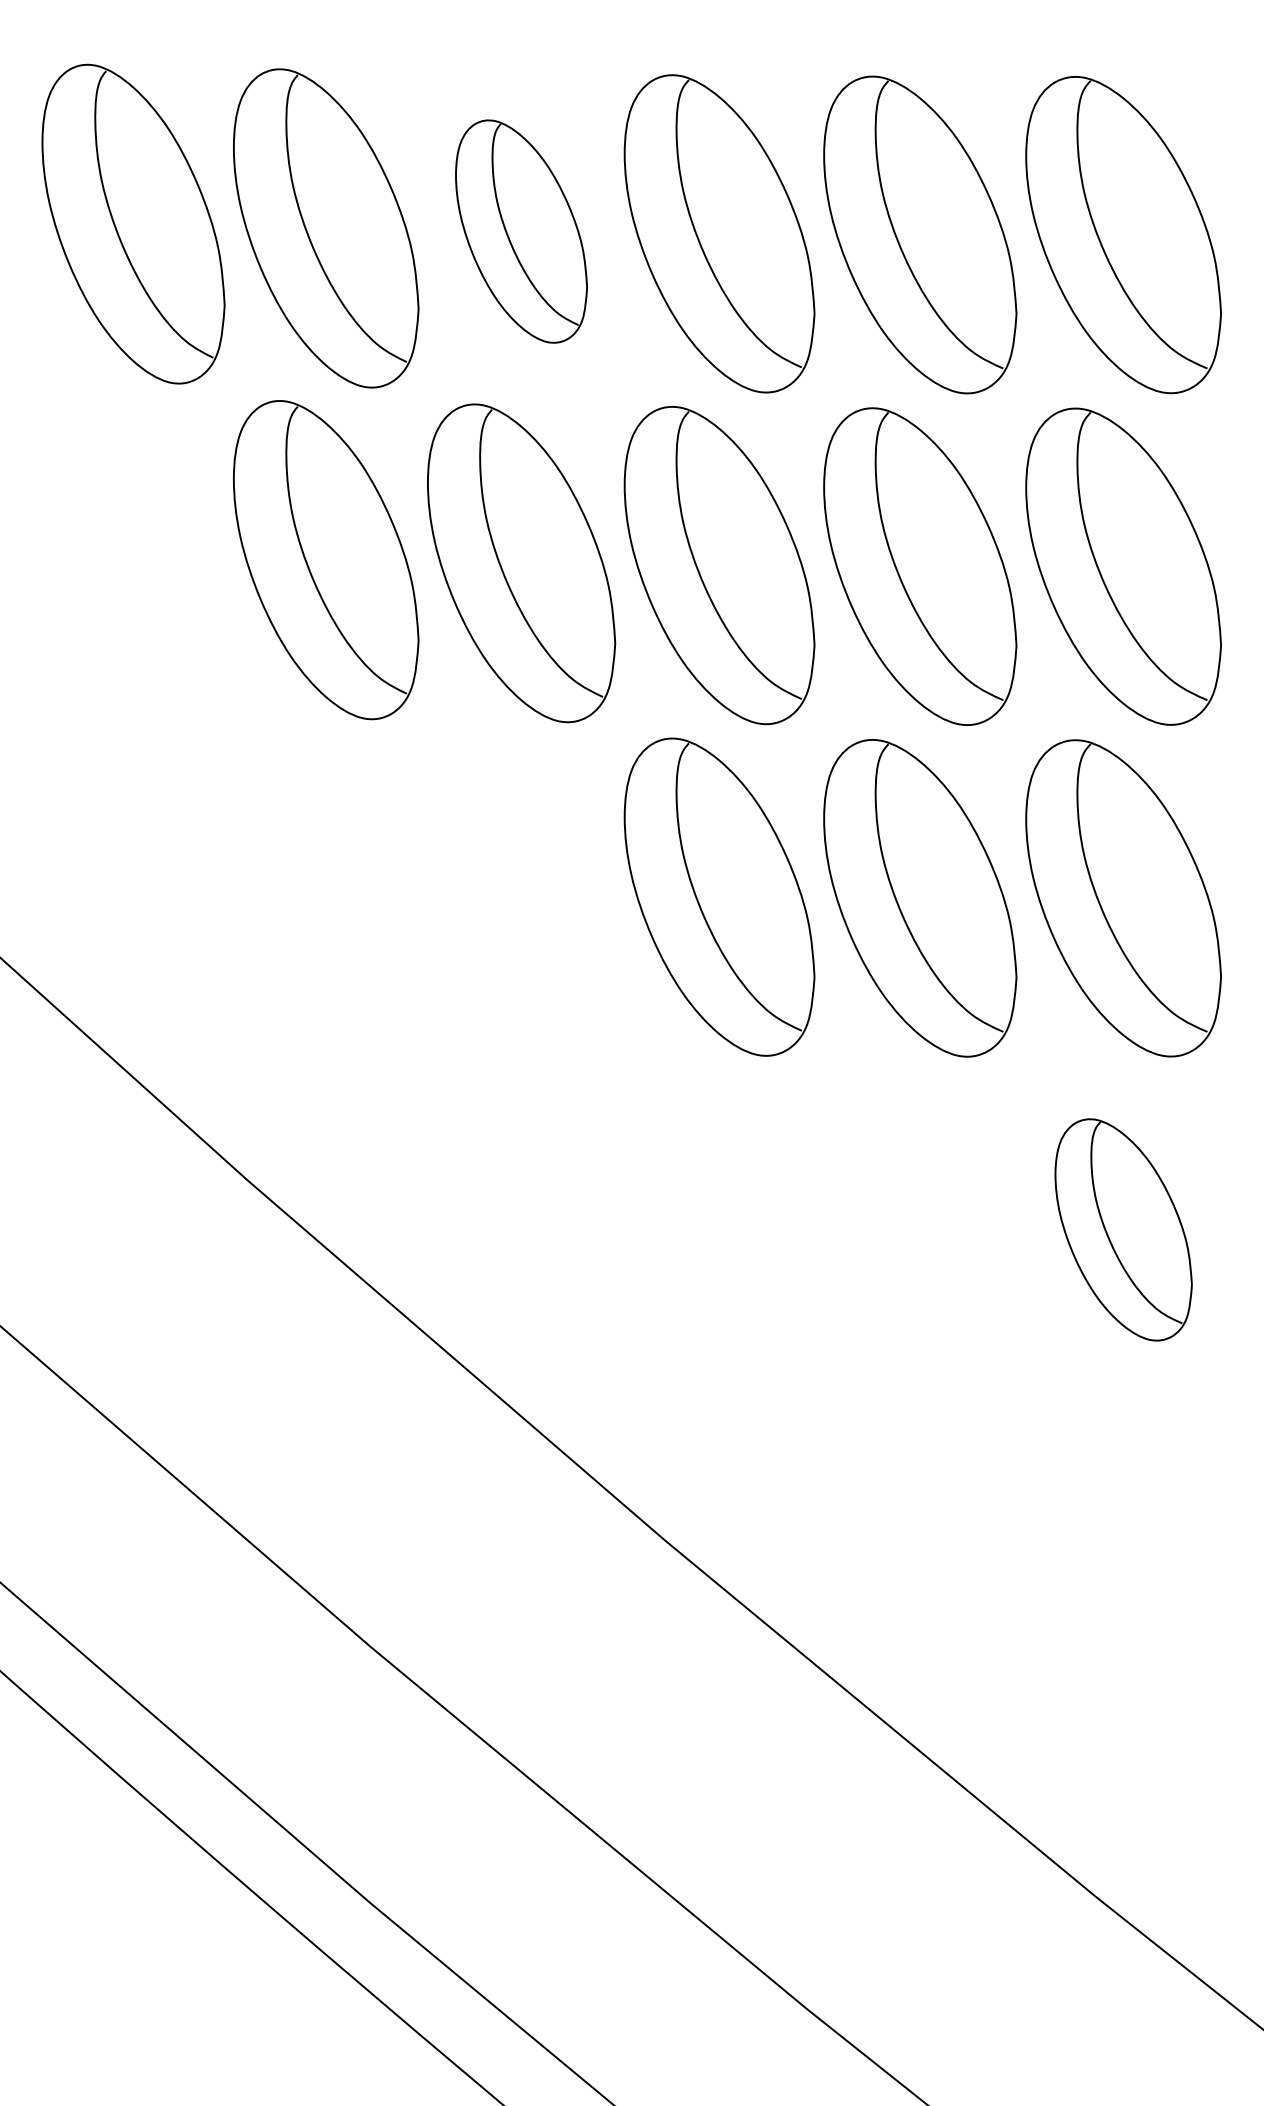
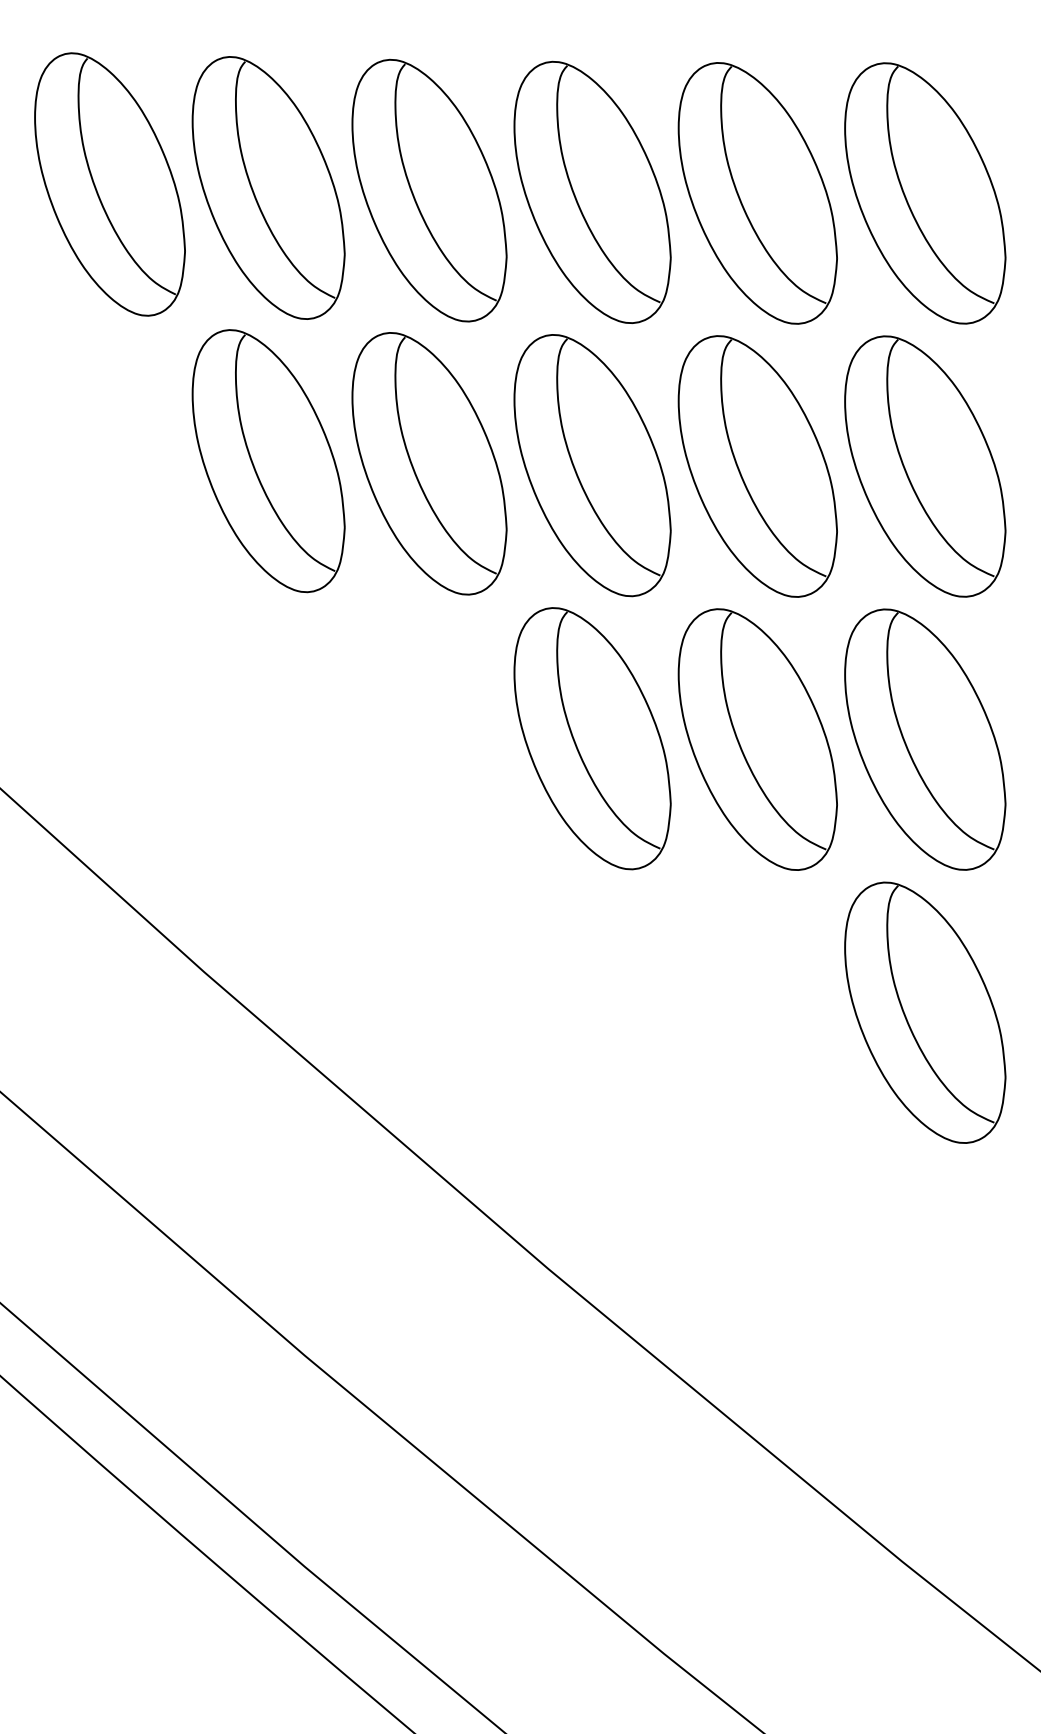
part: (521, 231) -> (429, 190), size x1.43
part: (1123, 1229) -> (925, 1012), size x1.43

